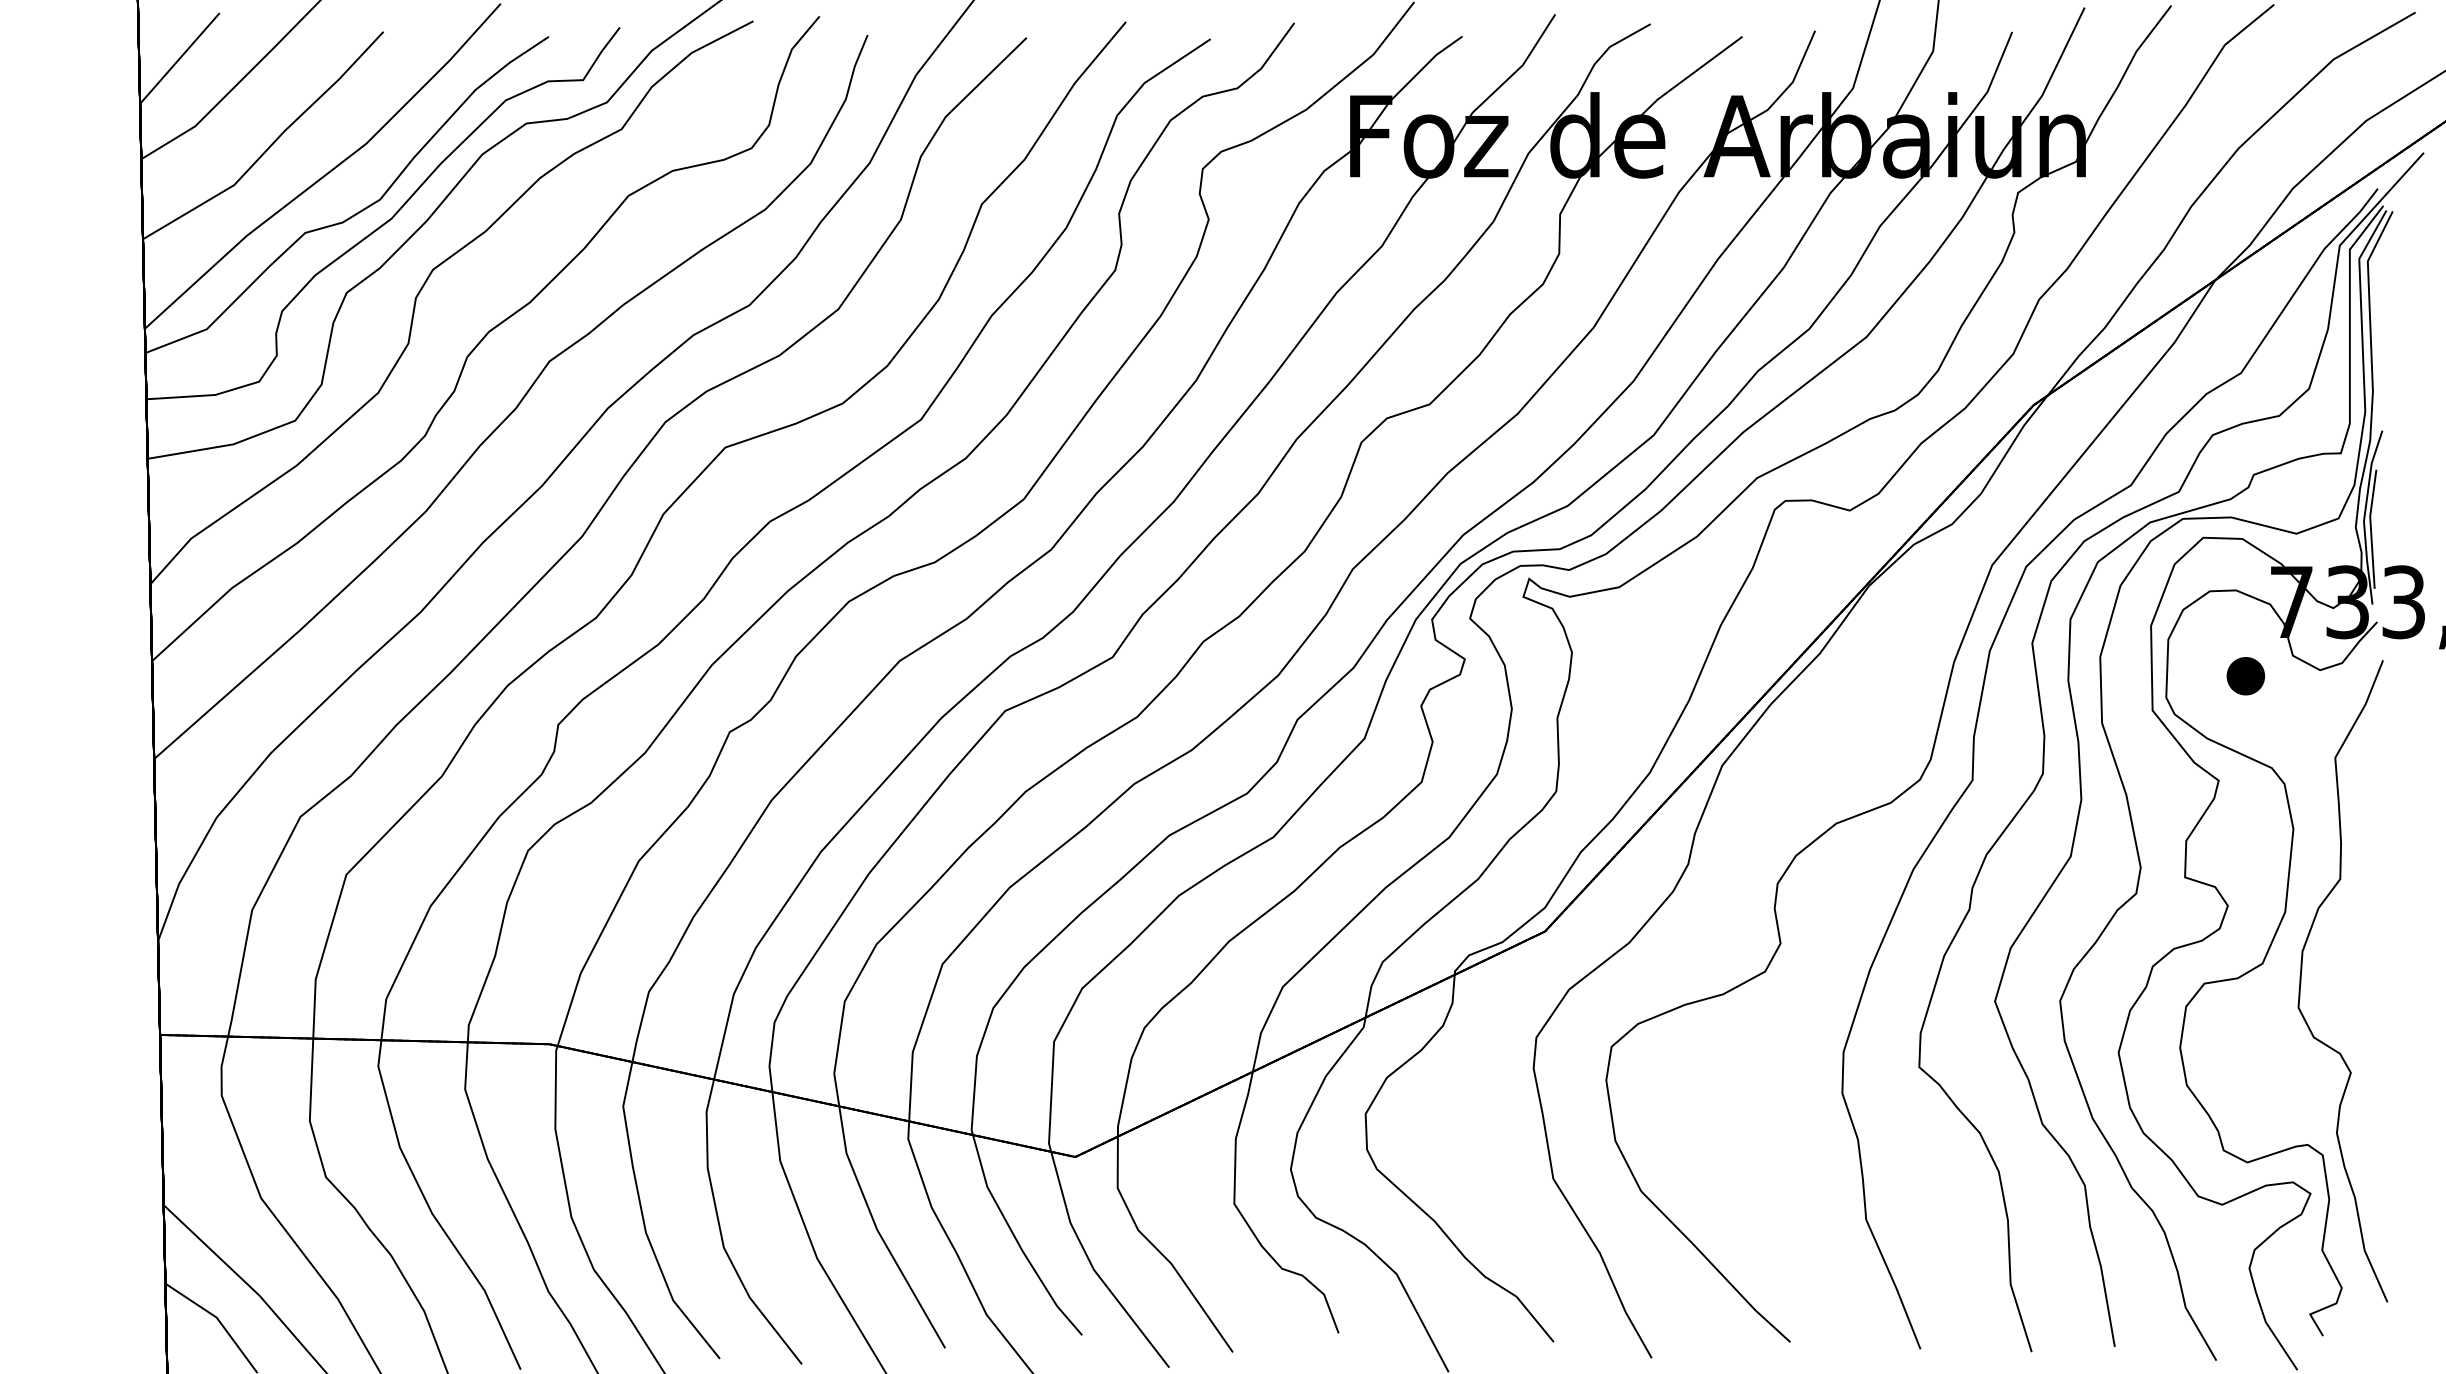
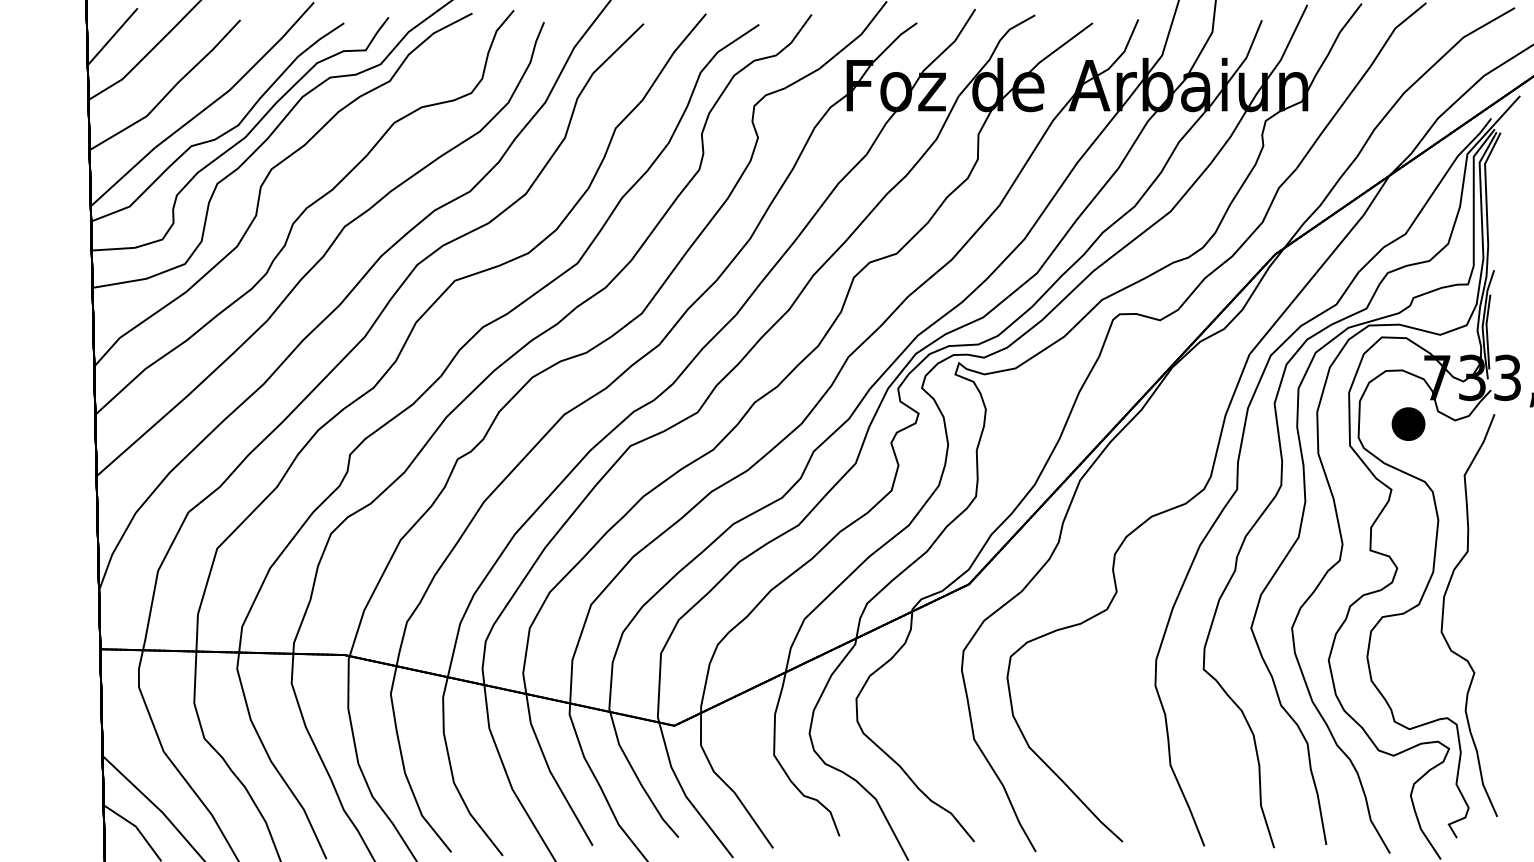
part: (2245, 676) -> (1408, 424), size x1.4

